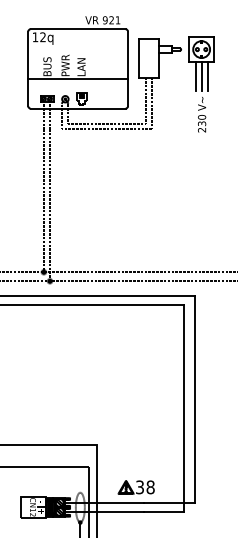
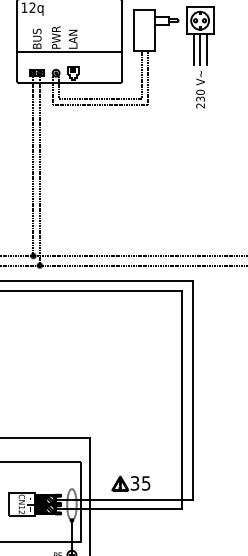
text: (150, 487) -> (146, 483), 38 -> 35

